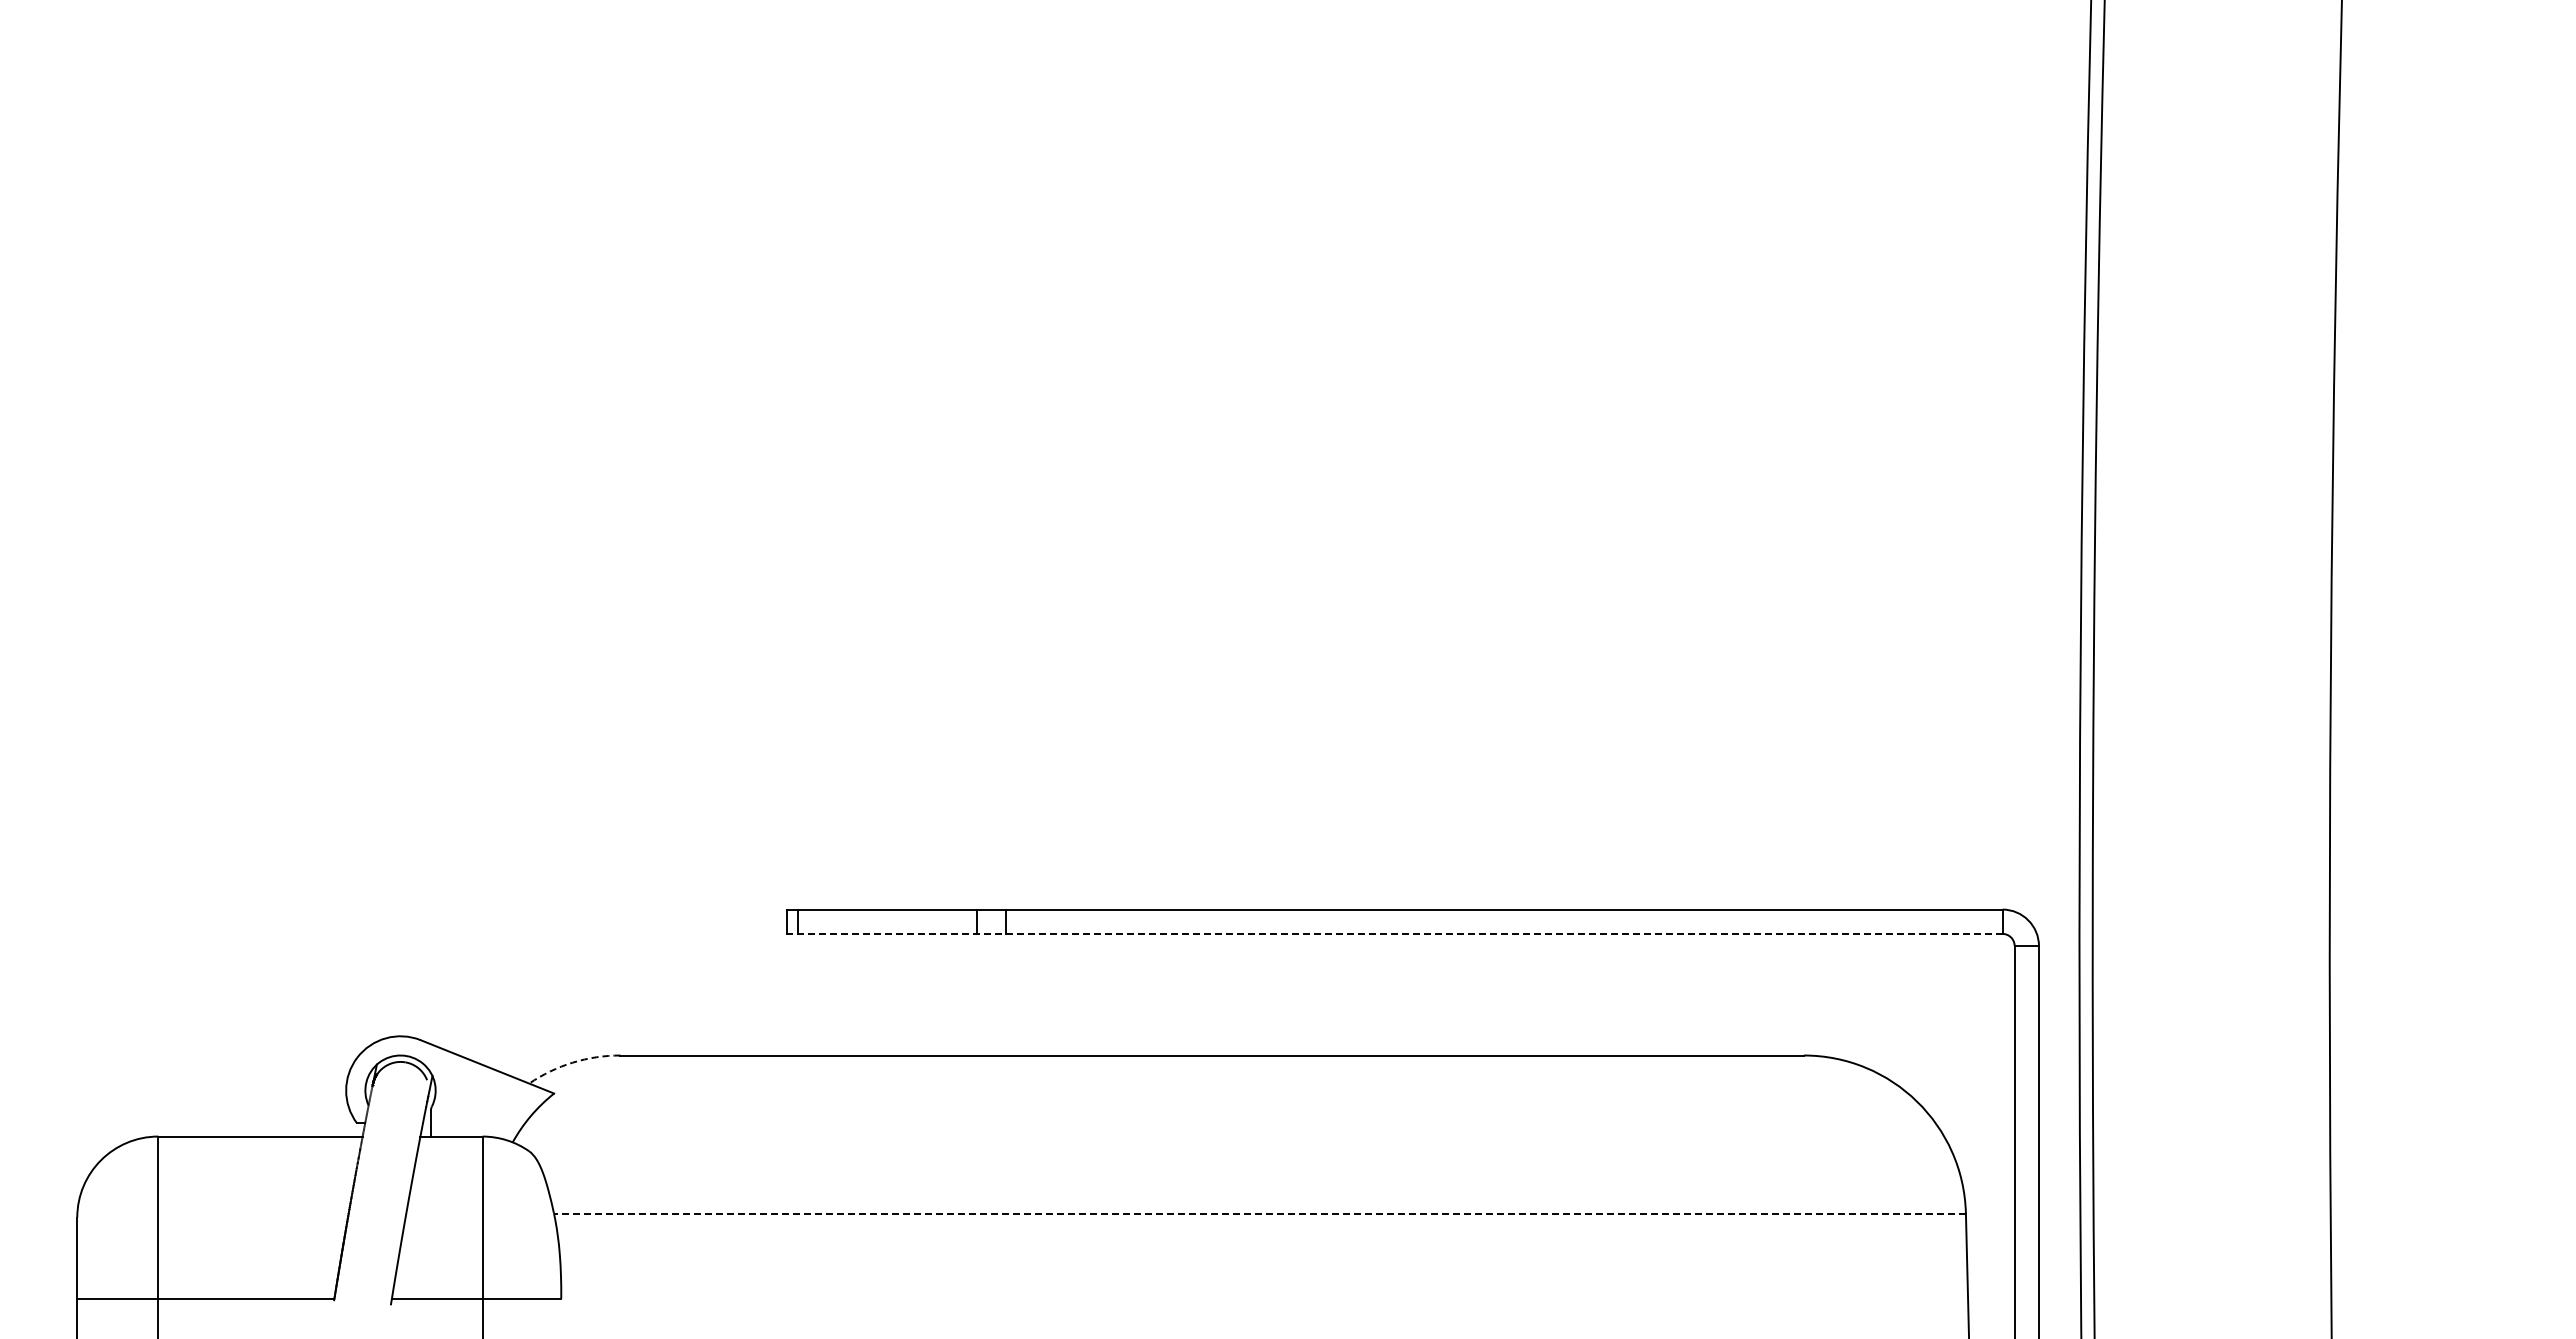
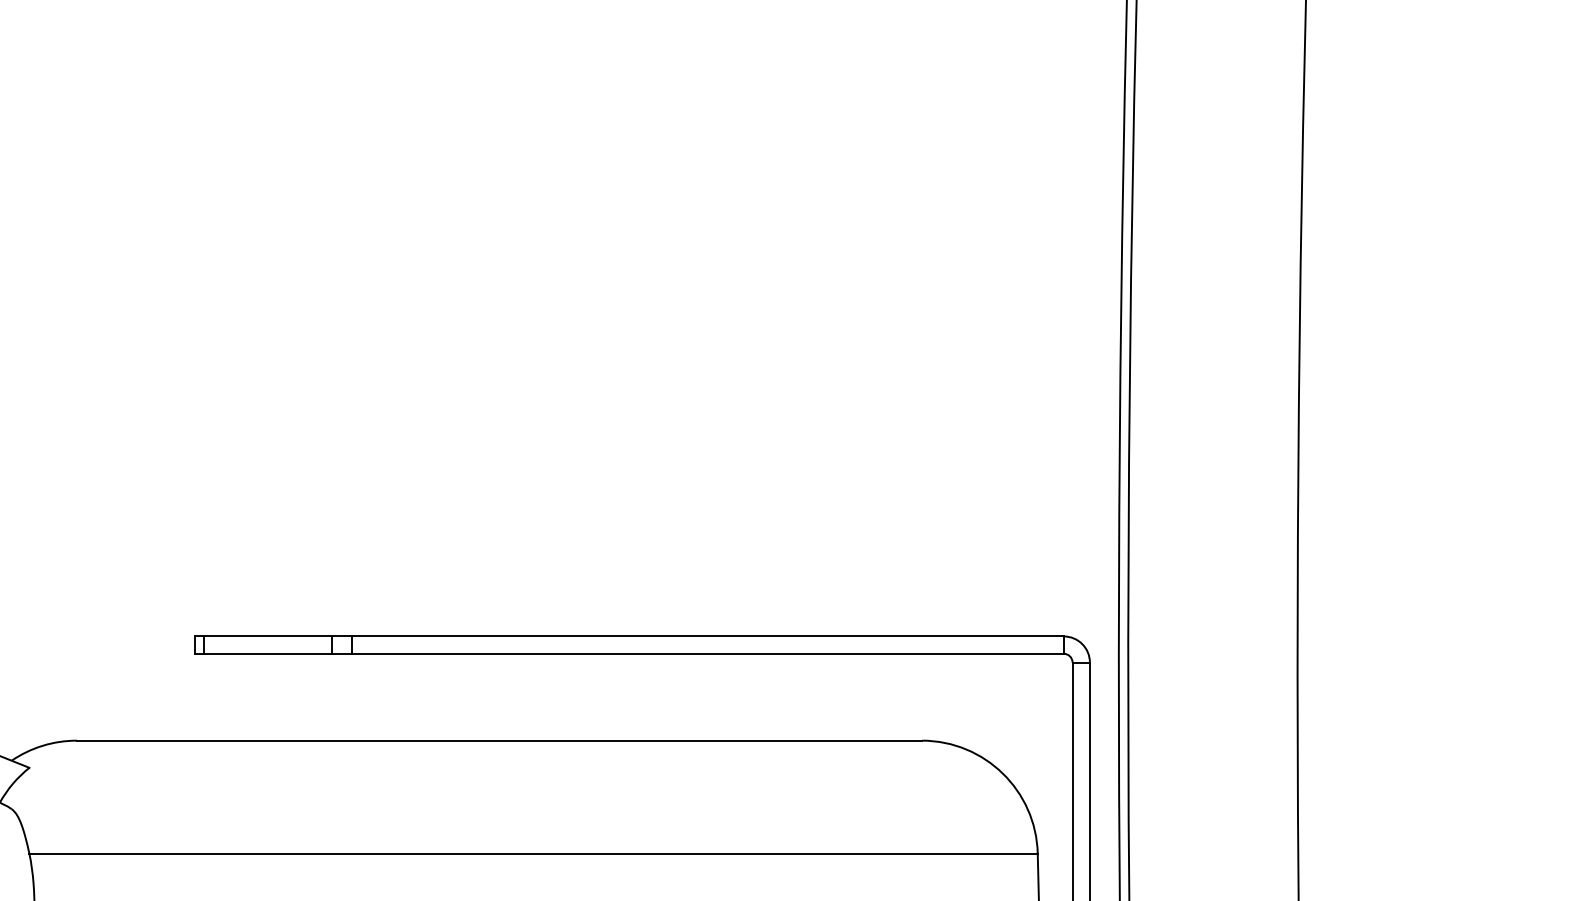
line: (1394, 933) -> (629, 653), dashed -> solid
arc: (572, 1062) -> (42, 745), dashed -> solid
line: (1259, 1213) -> (533, 853), dashed -> solid

